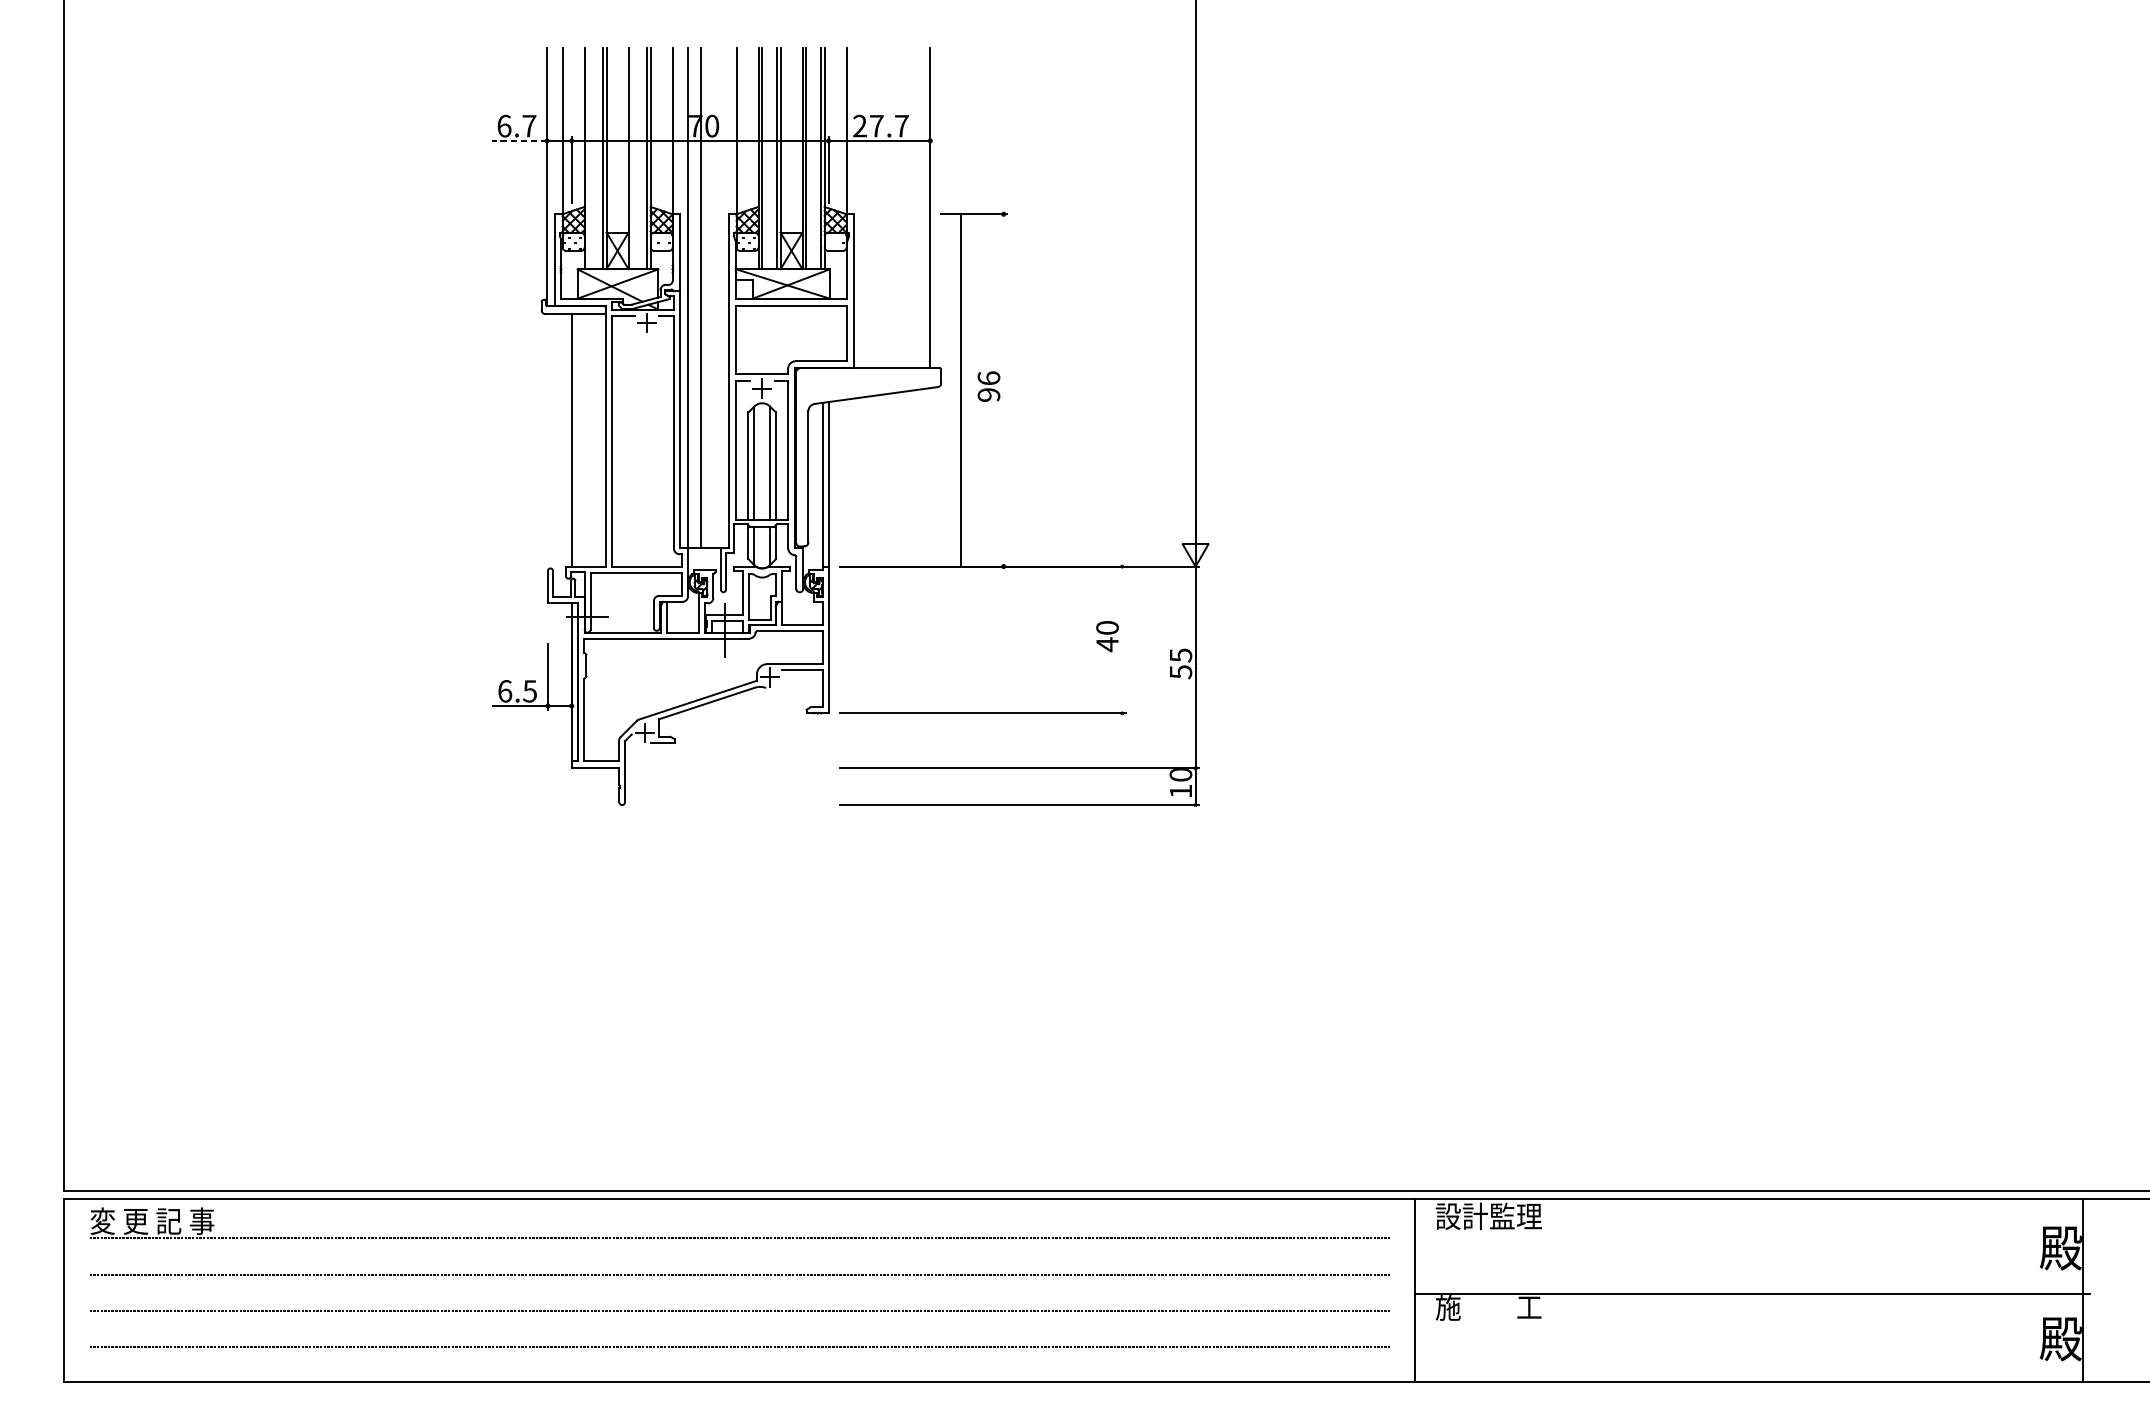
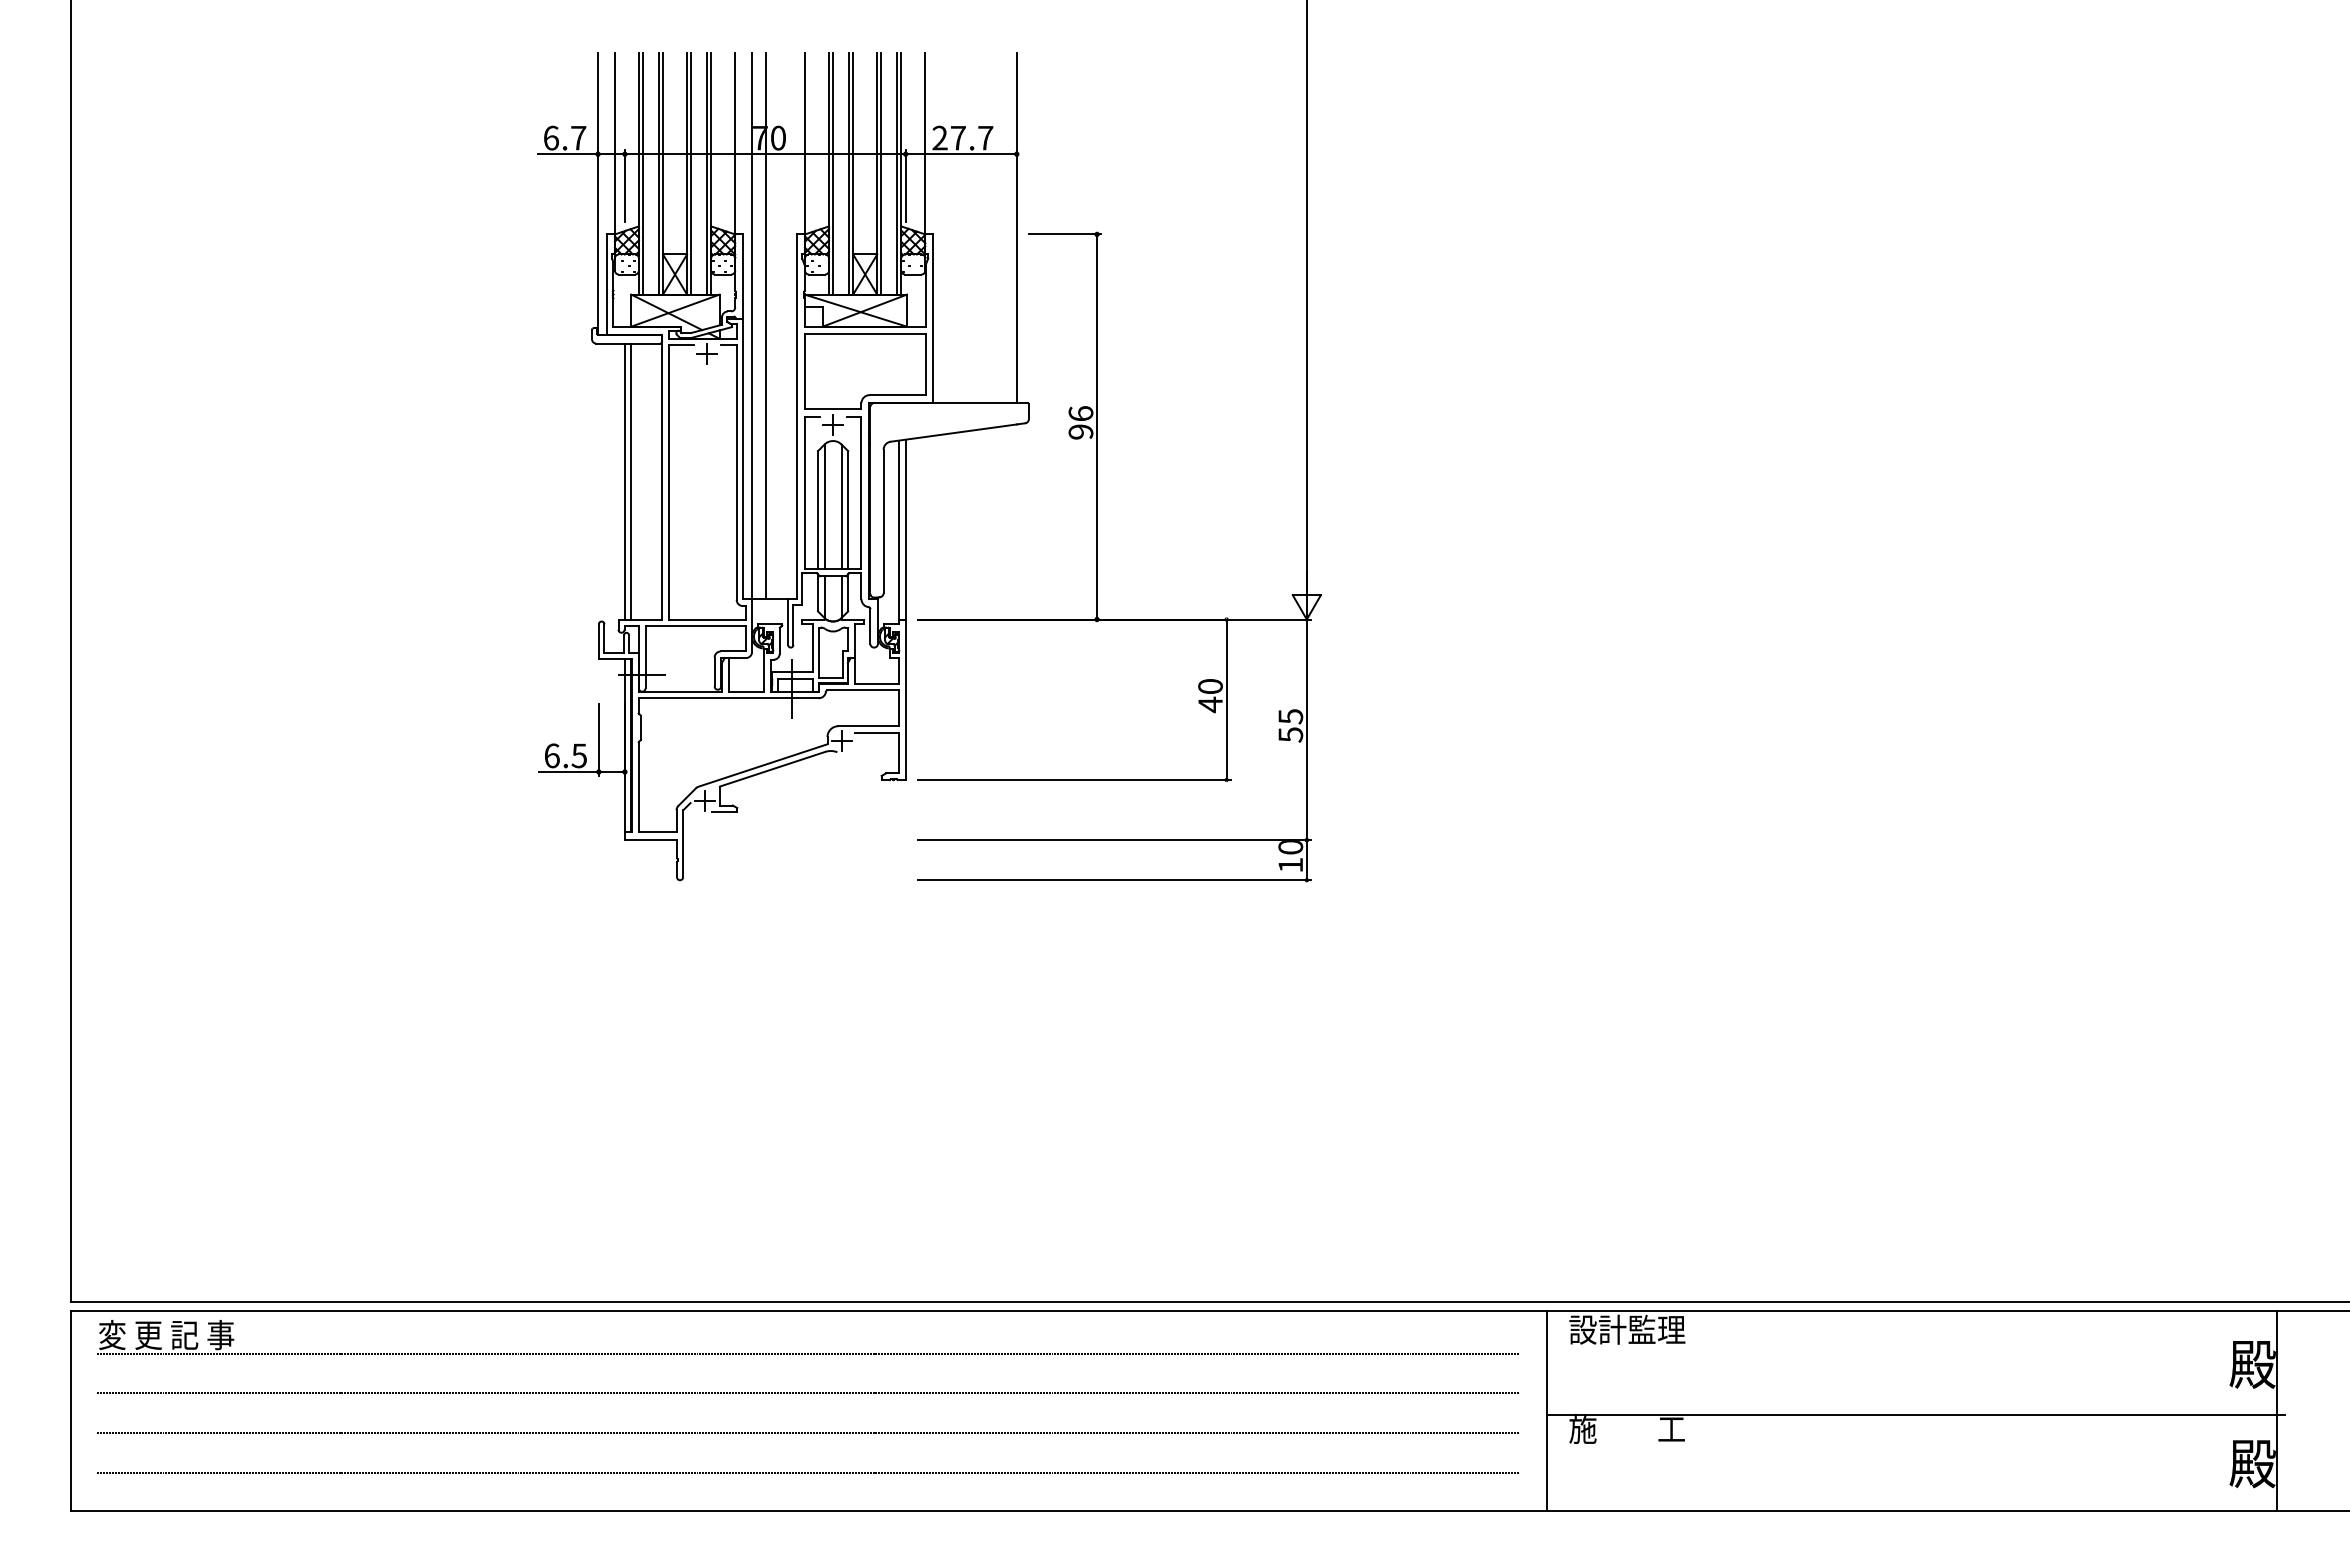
line: (520, 141) -> (568, 154), dashed -> solid
line: (587, 158) -> (642, 173), added
line: (632, 158) -> (691, 173), added
line: (961, 389) -> (1097, 426), moved
line: (577, 440) -> (631, 481), added
line: (1122, 639) -> (1226, 699), added

